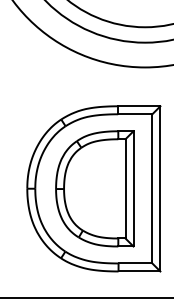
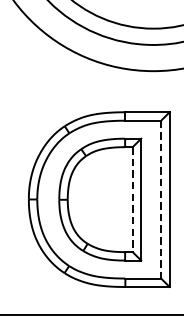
line: (125, 188) -> (132, 199), solid -> dashed
line: (152, 188) -> (161, 199), solid -> dashed

